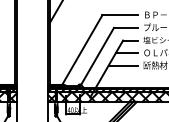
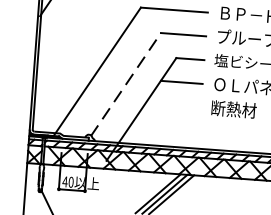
line: (97, 56) -> (125, 84), solid -> dashed
line: (122, 65) -> (171, 104), removed

